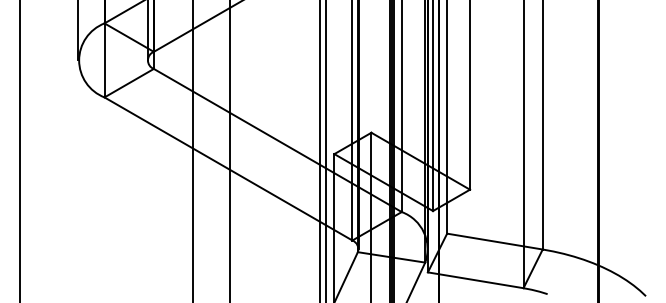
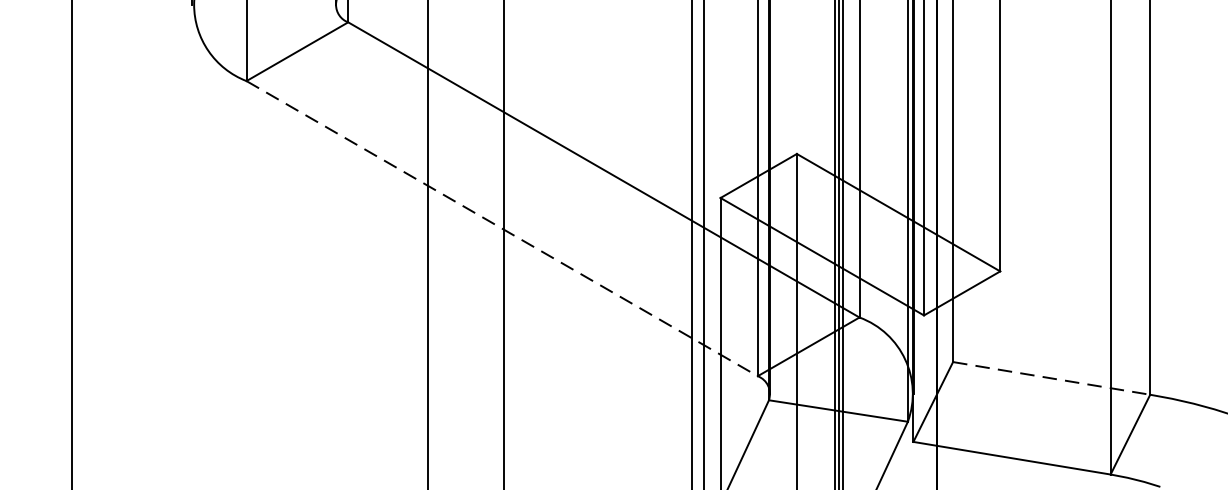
line: (228, 169) -> (502, 229), solid -> dashed
line: (495, 241) -> (1052, 378), solid -> dashed

